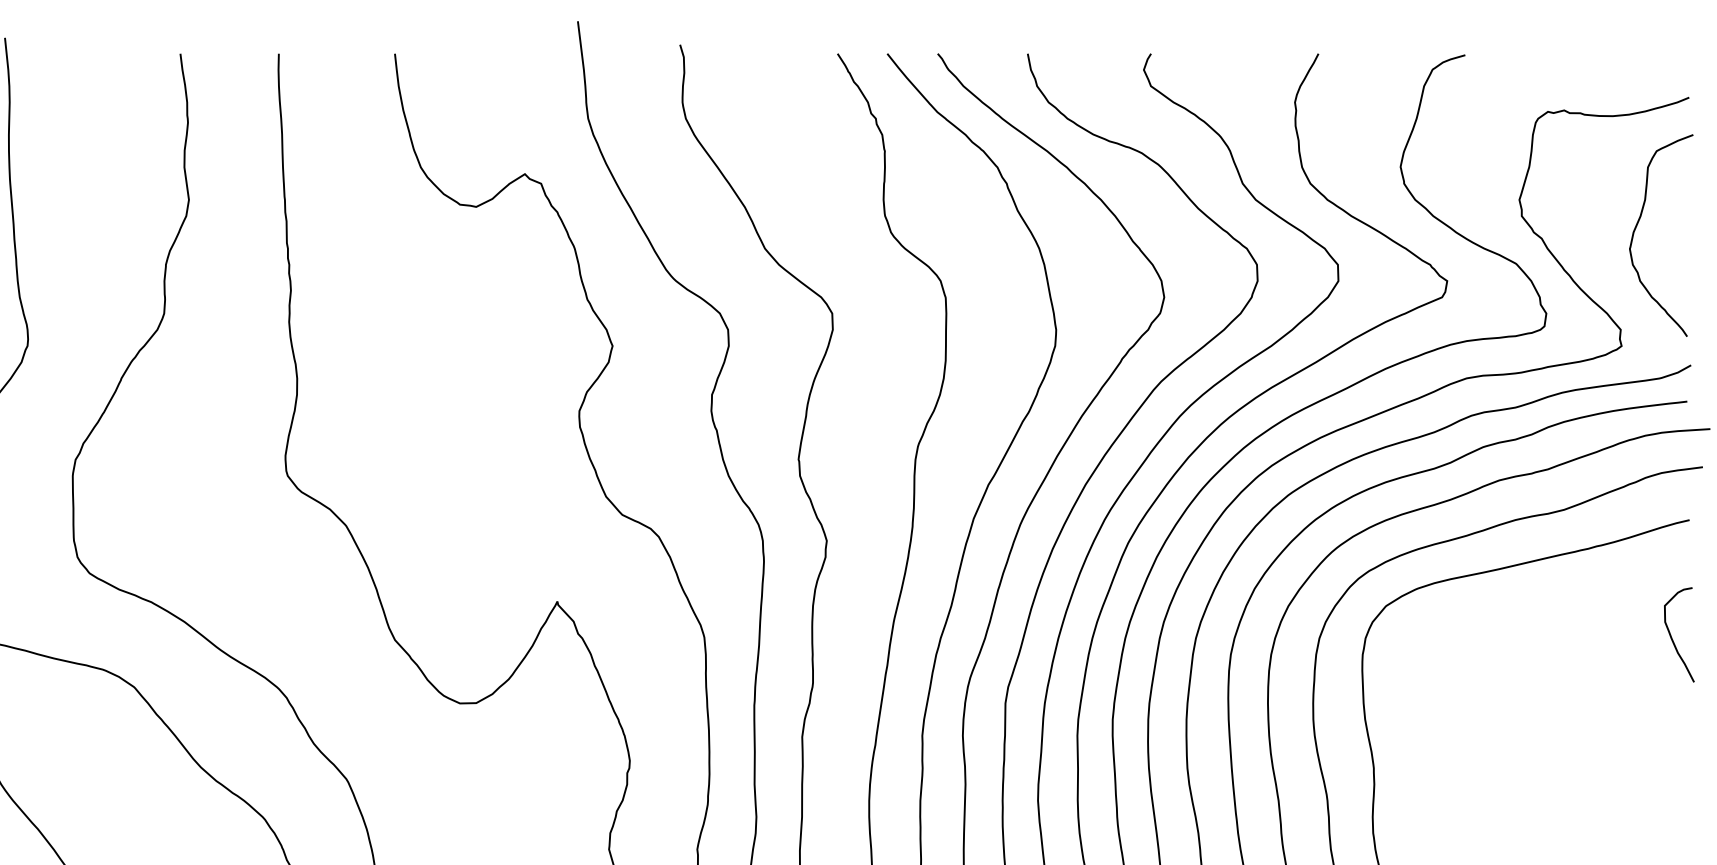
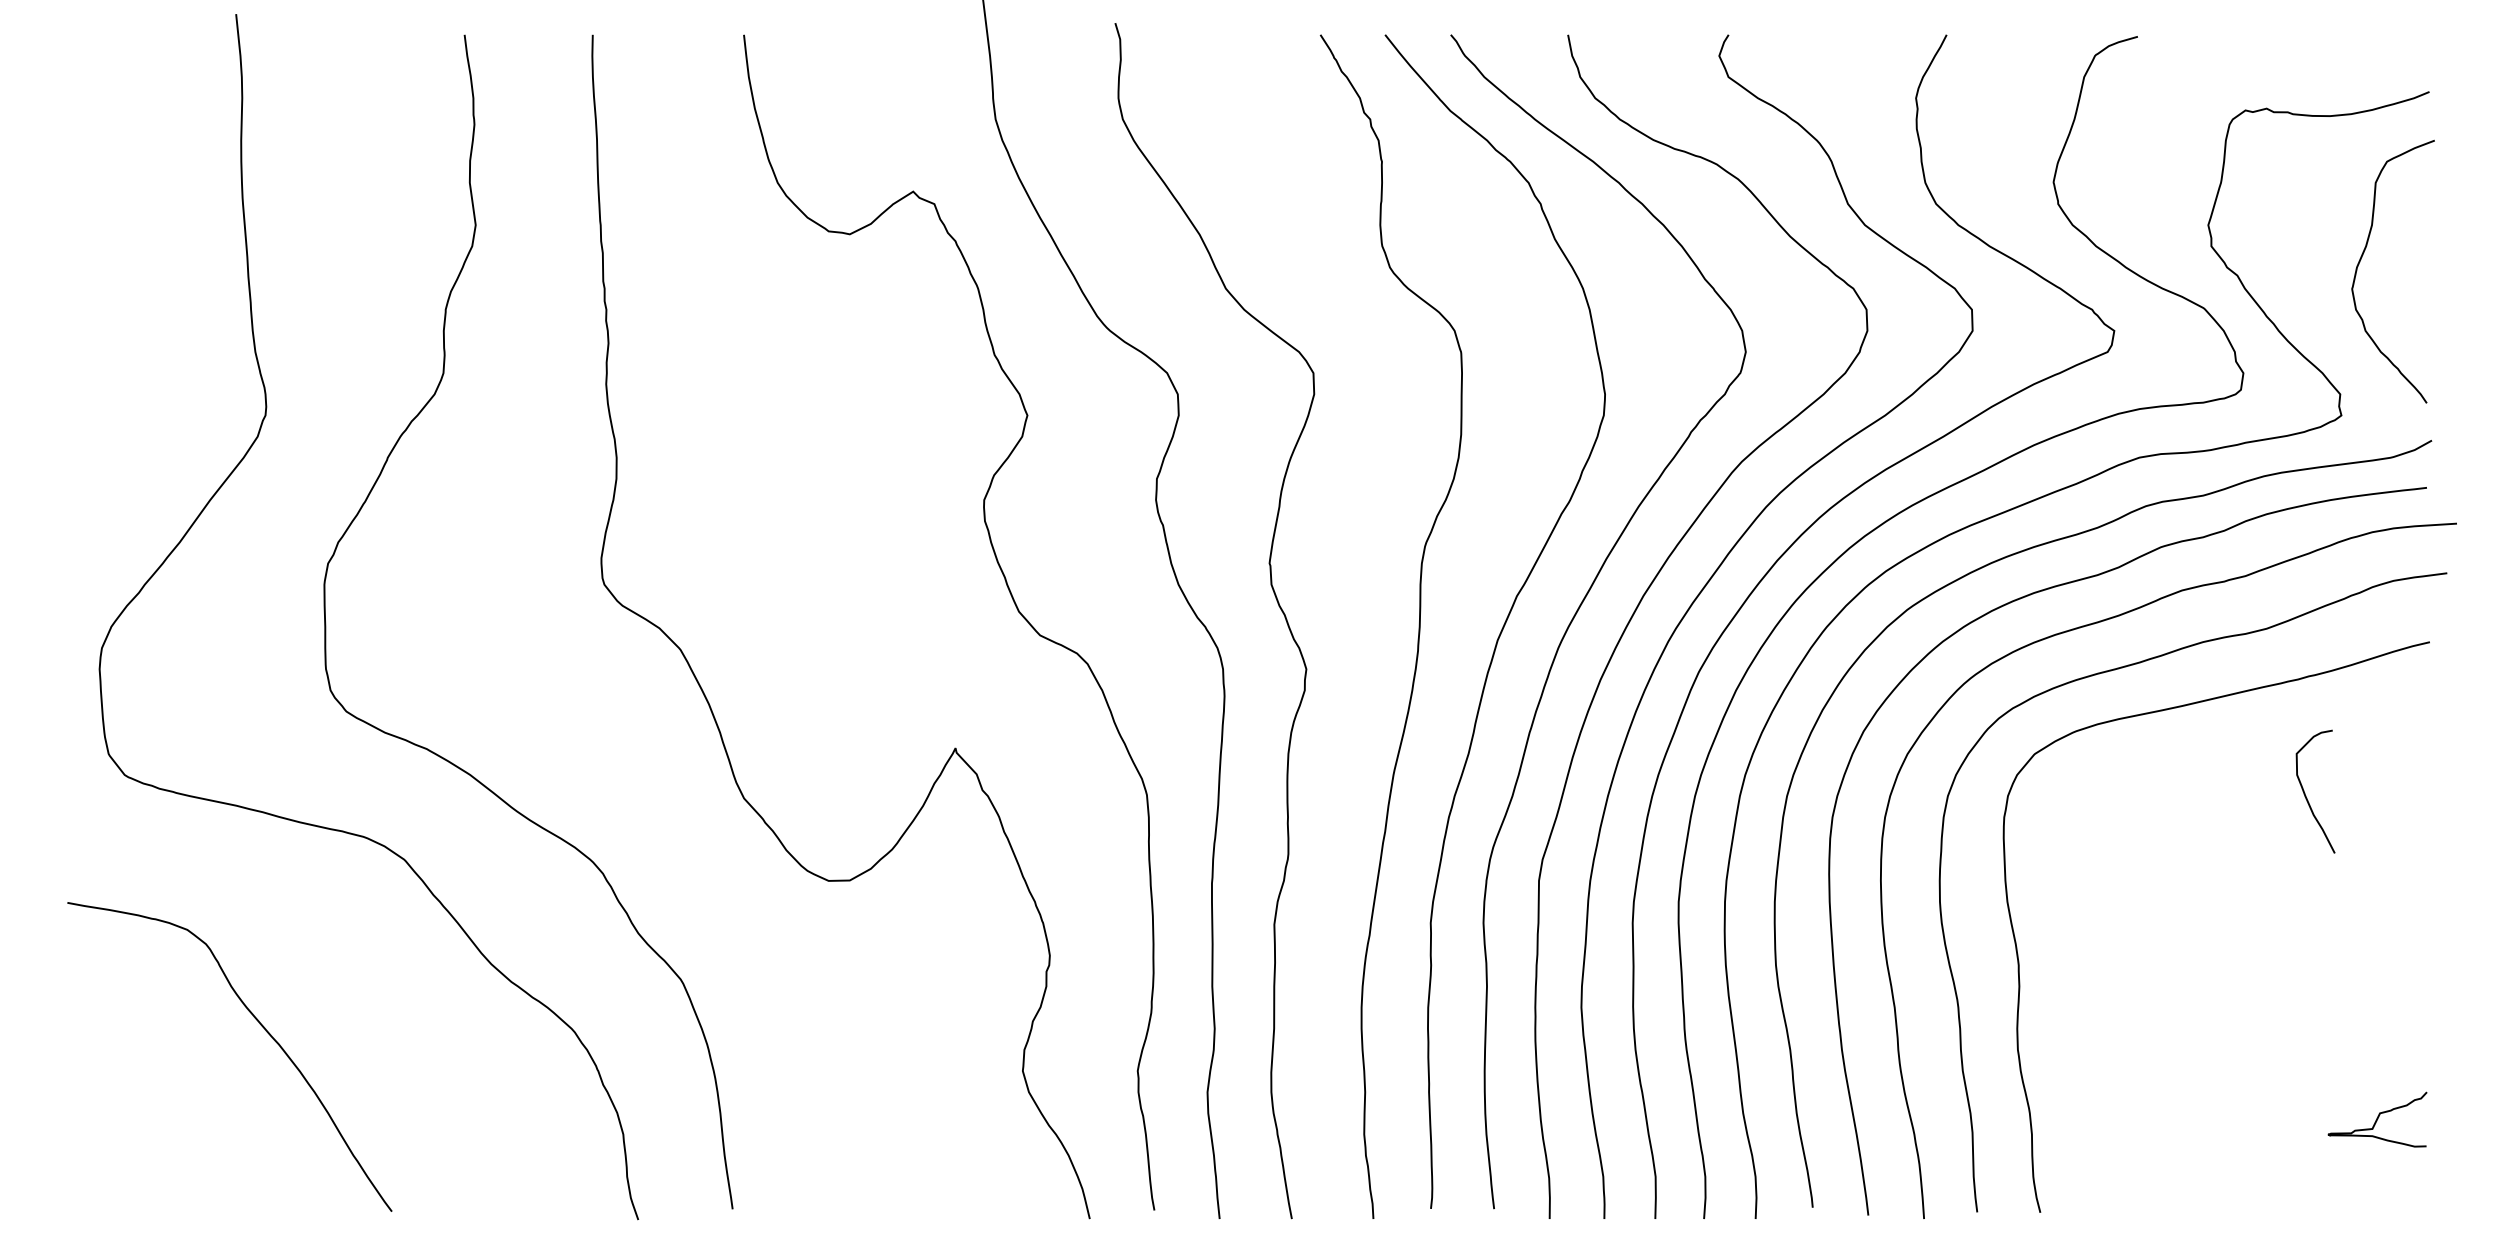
curve: (1672, 637) -> (2306, 795), moved

